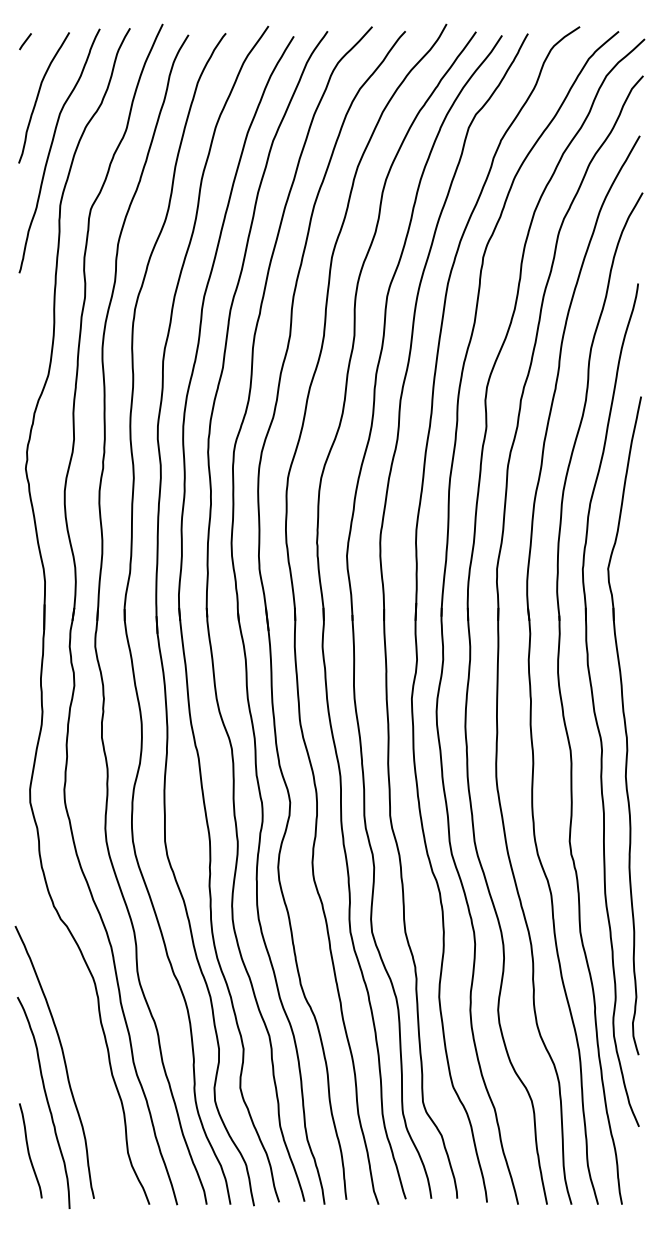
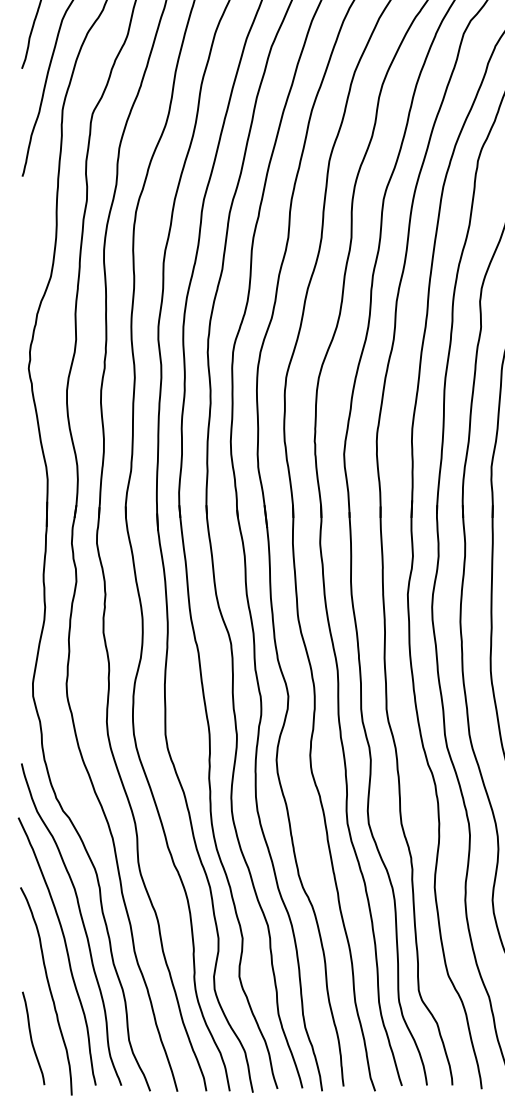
curve: (79, 1031) -> (81, 921), added

